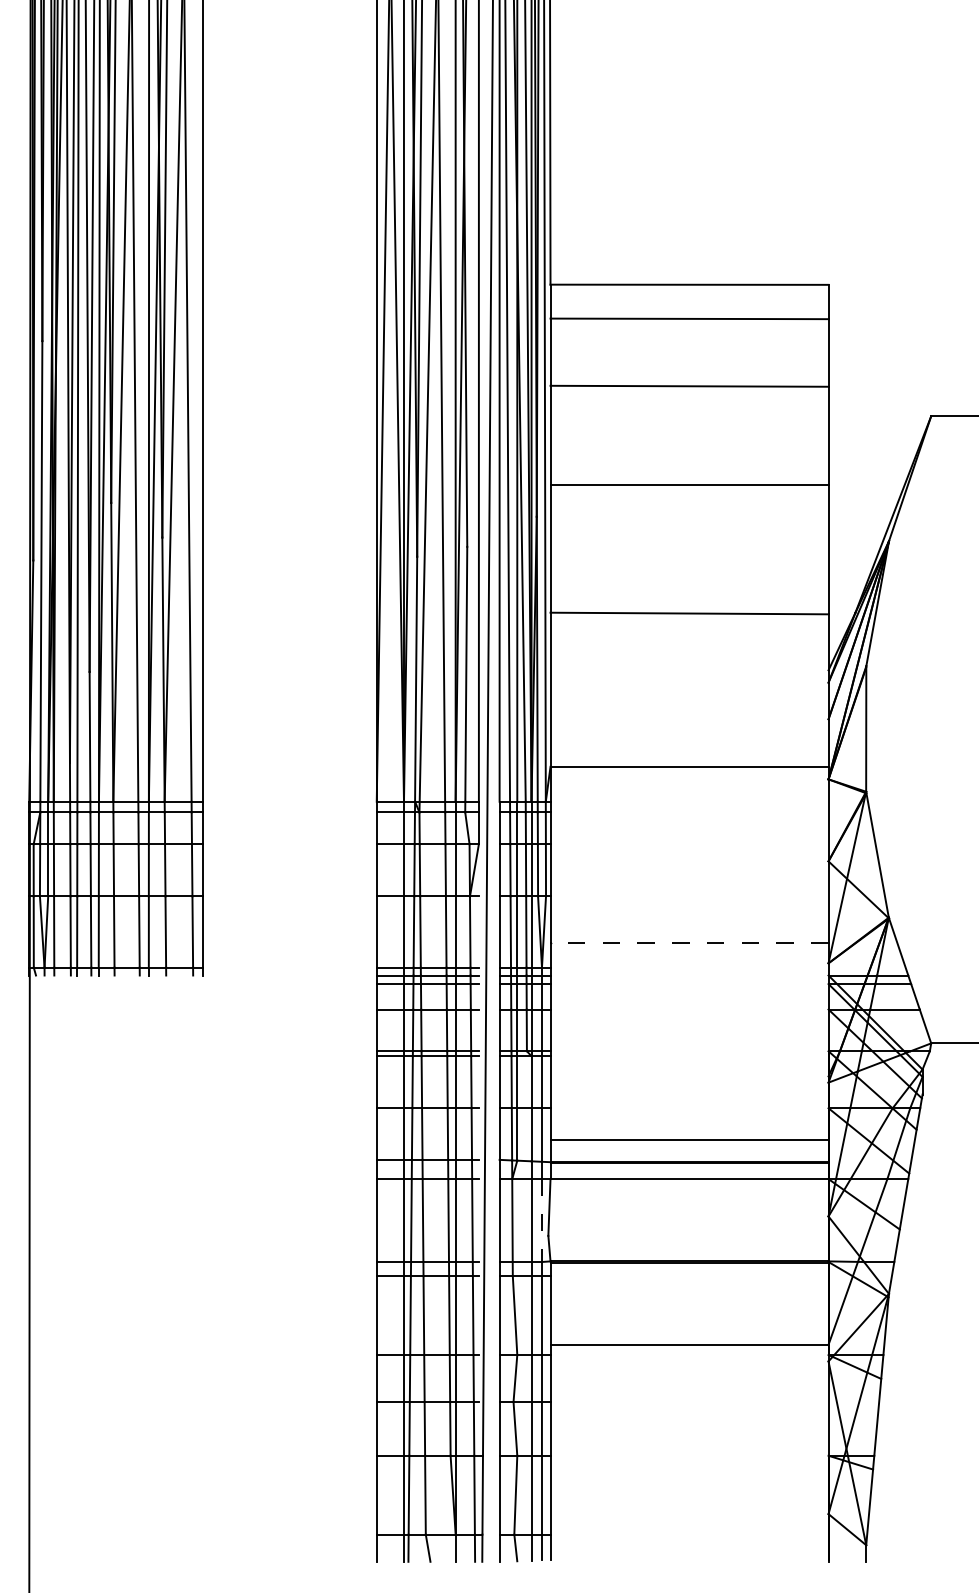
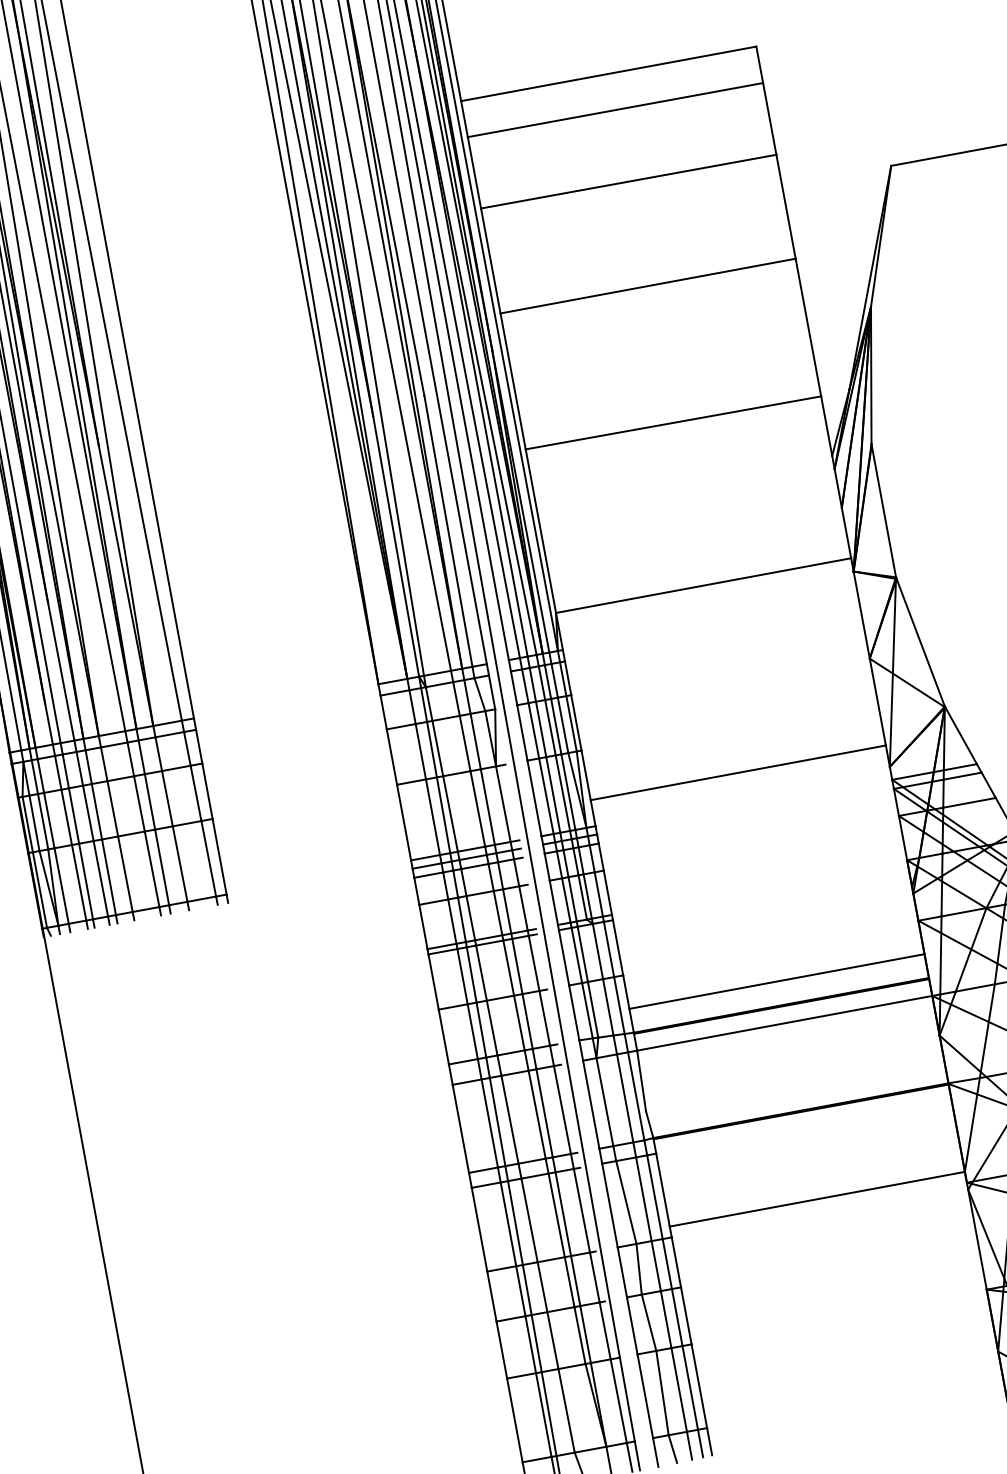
line: (689, 943) -> (738, 773), dashed -> solid
line: (541, 1221) -> (635, 1097), dashed -> solid

